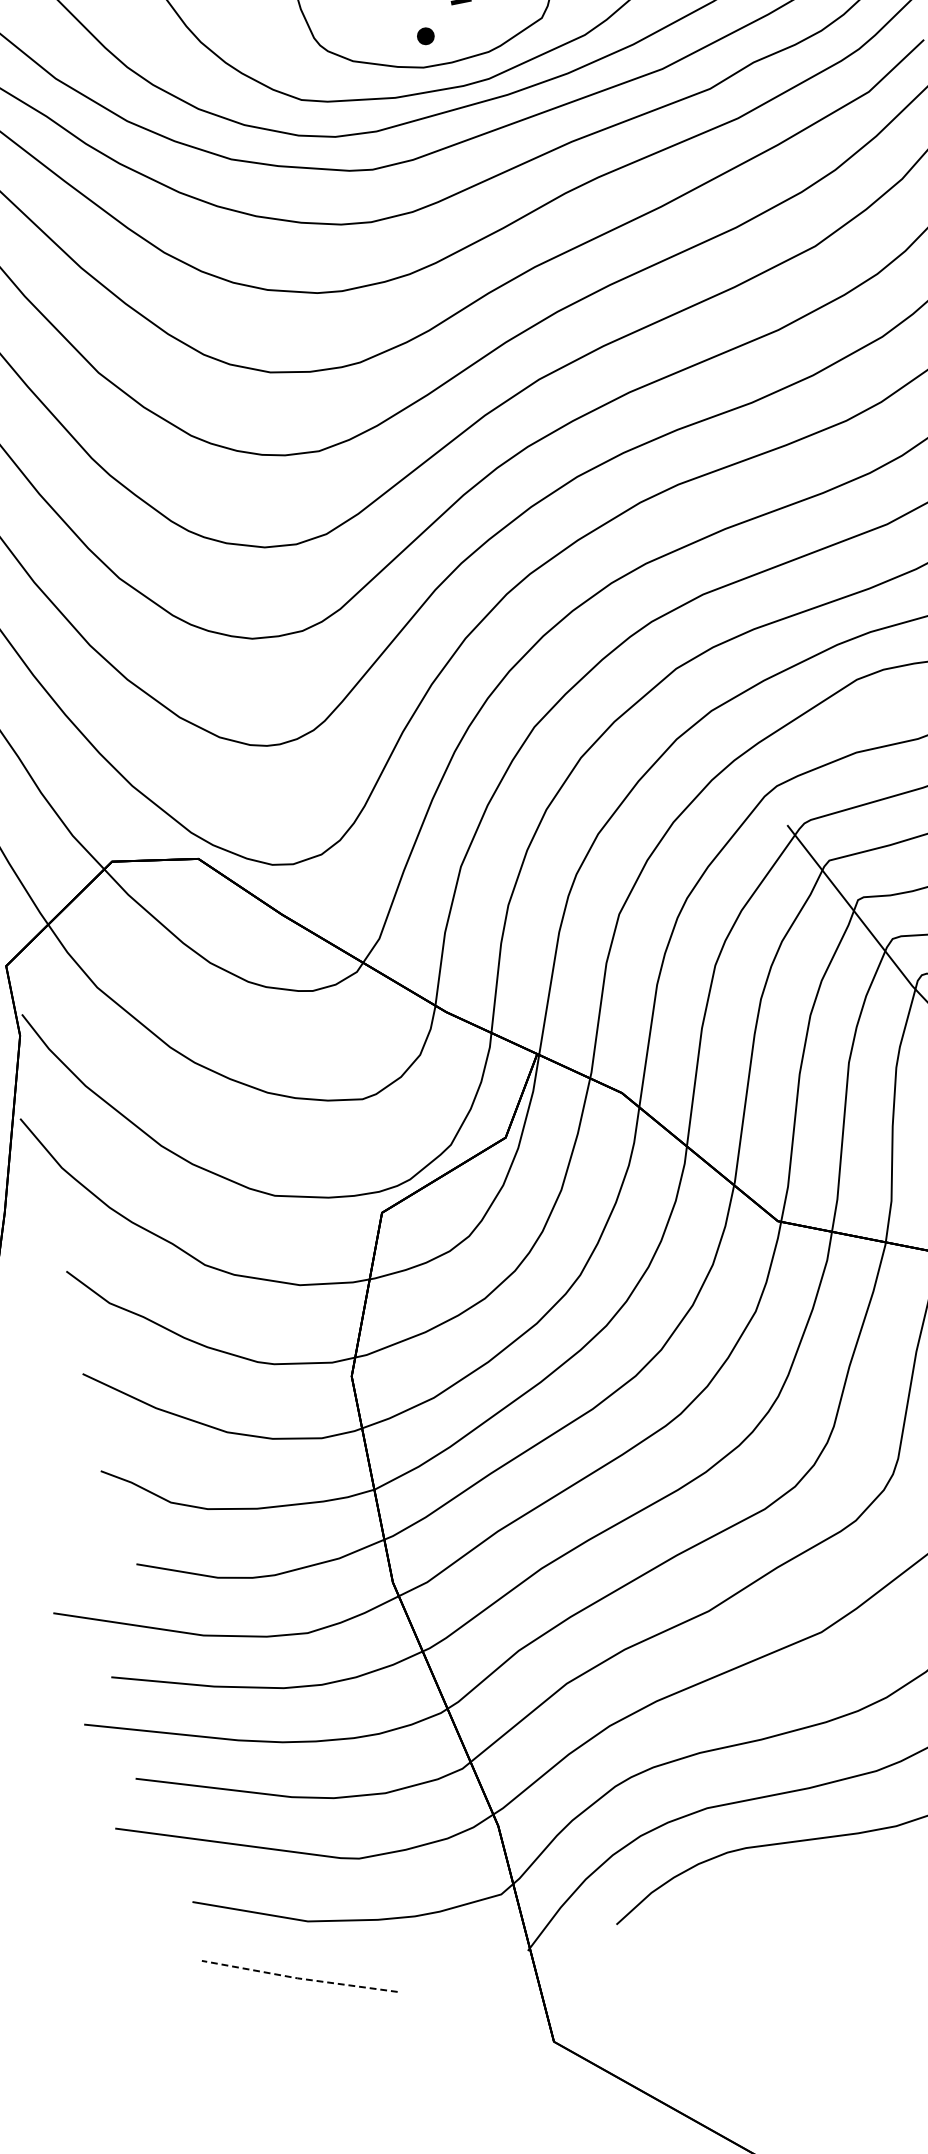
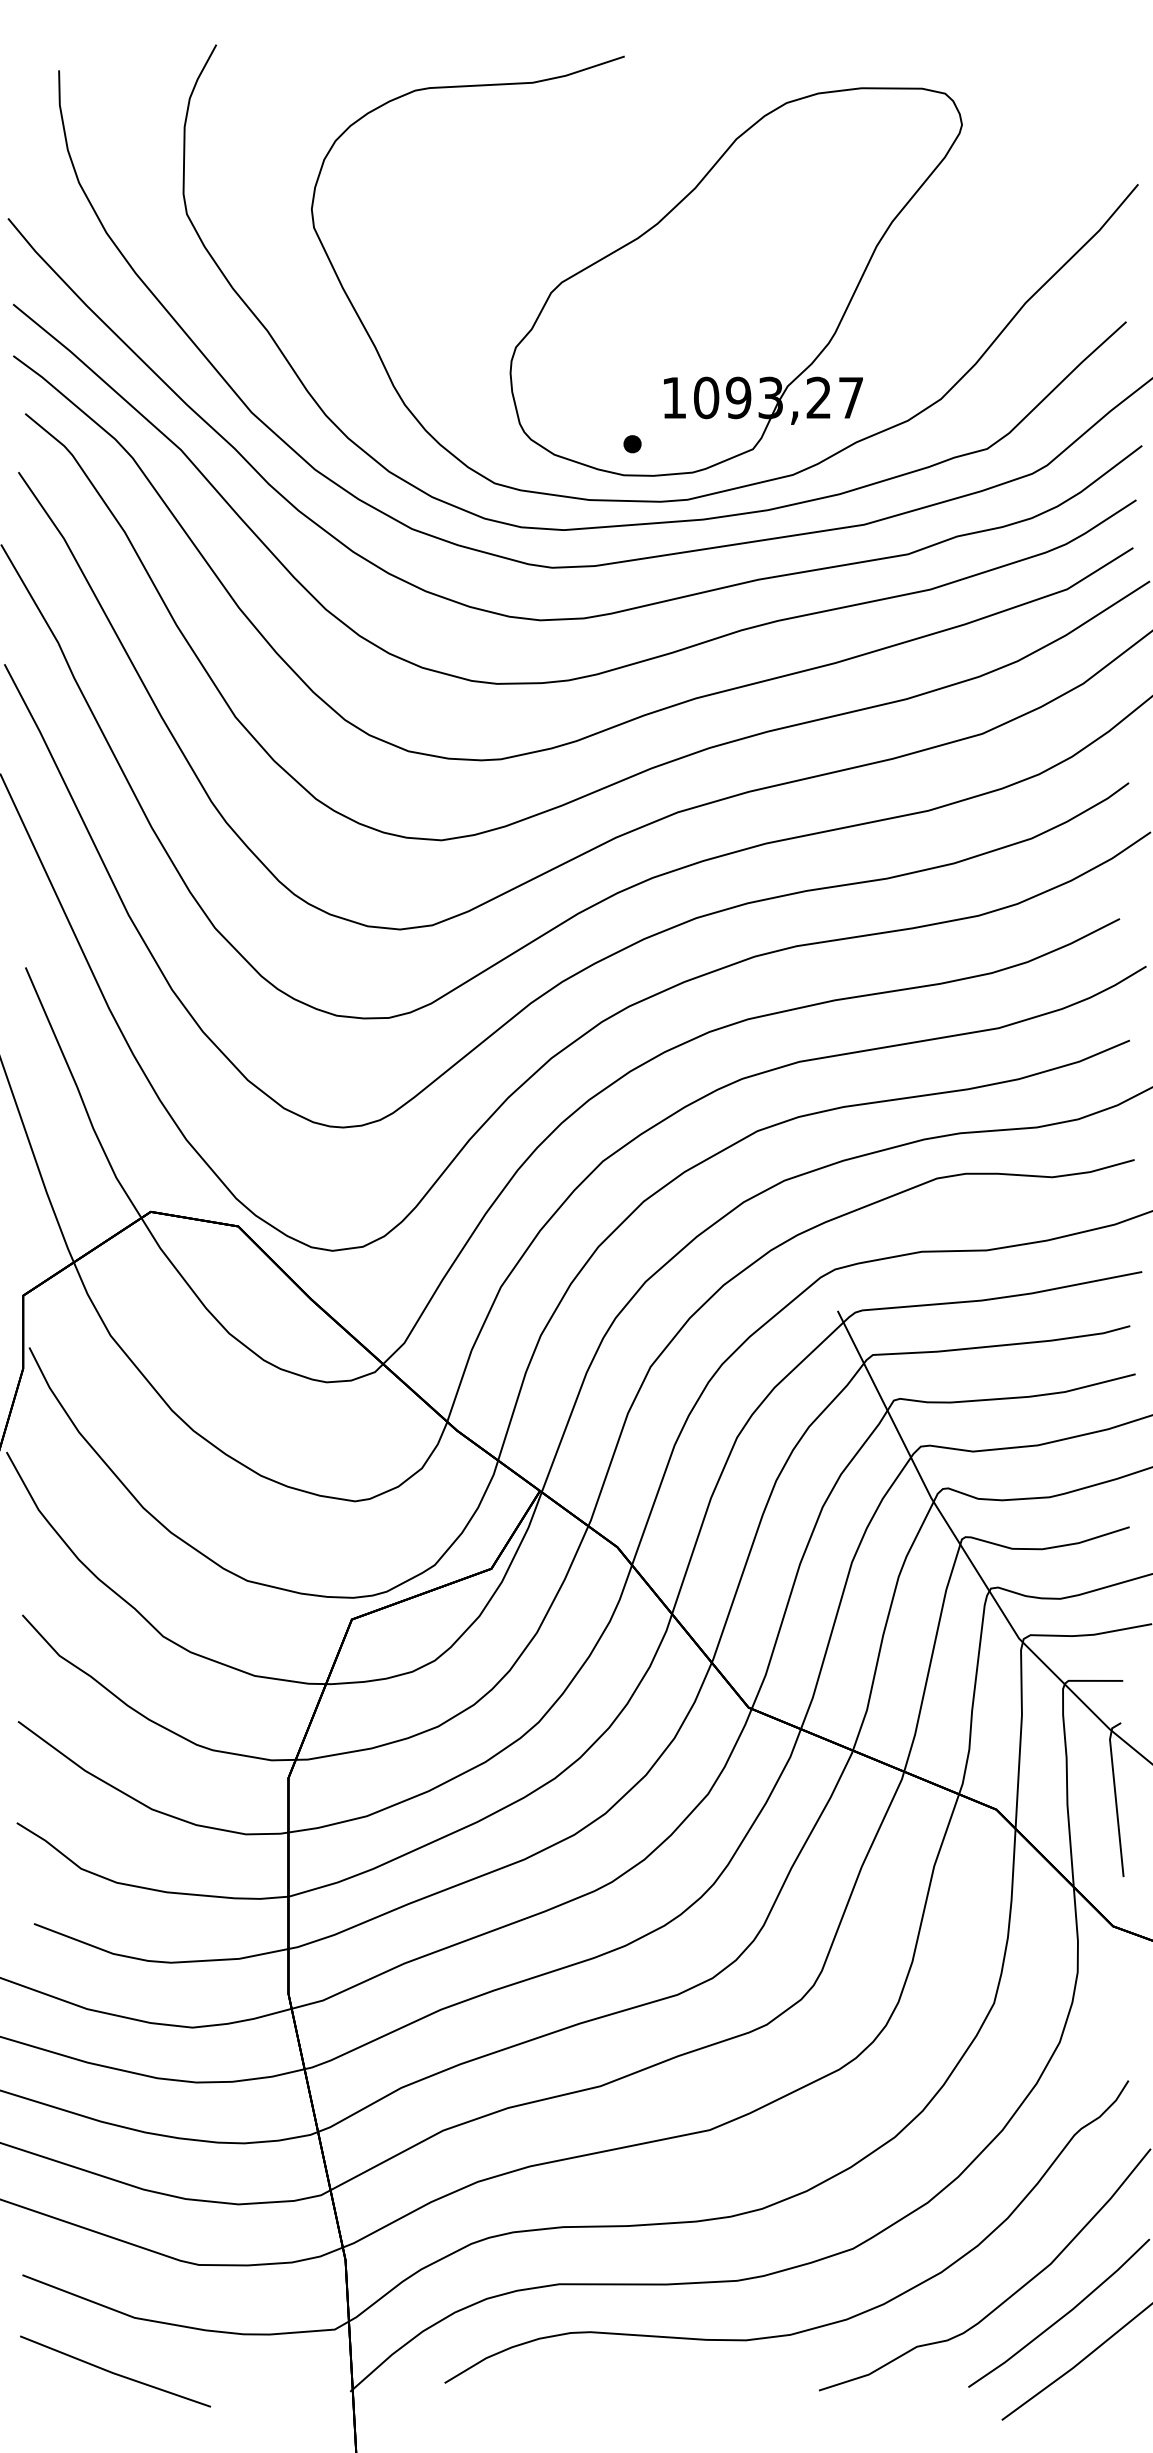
line: (298, 1978) -> (113, 2373), dashed -> solid

